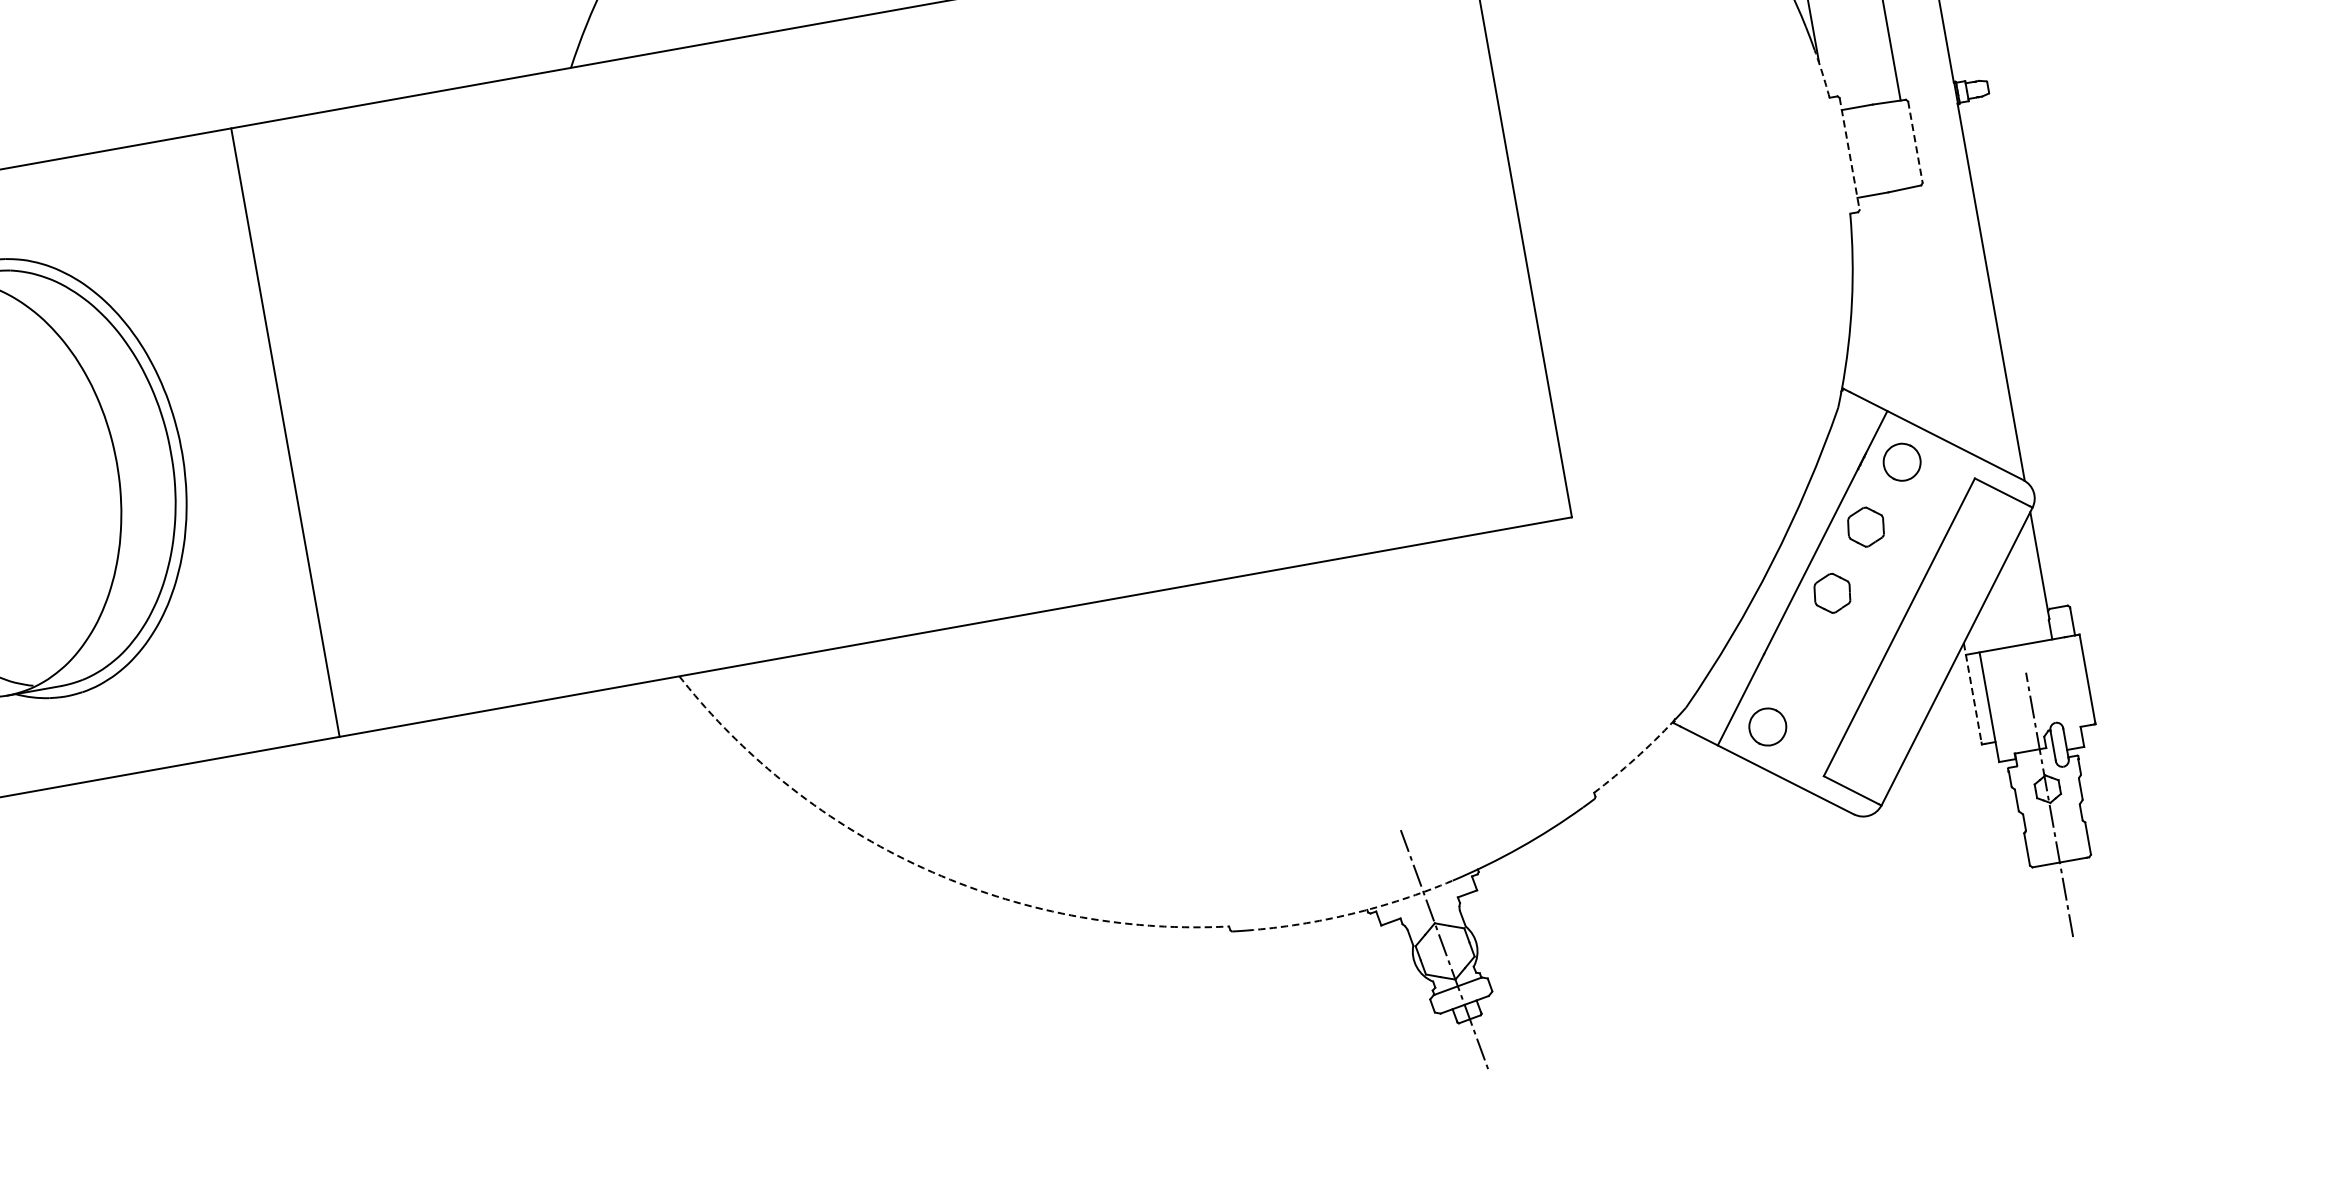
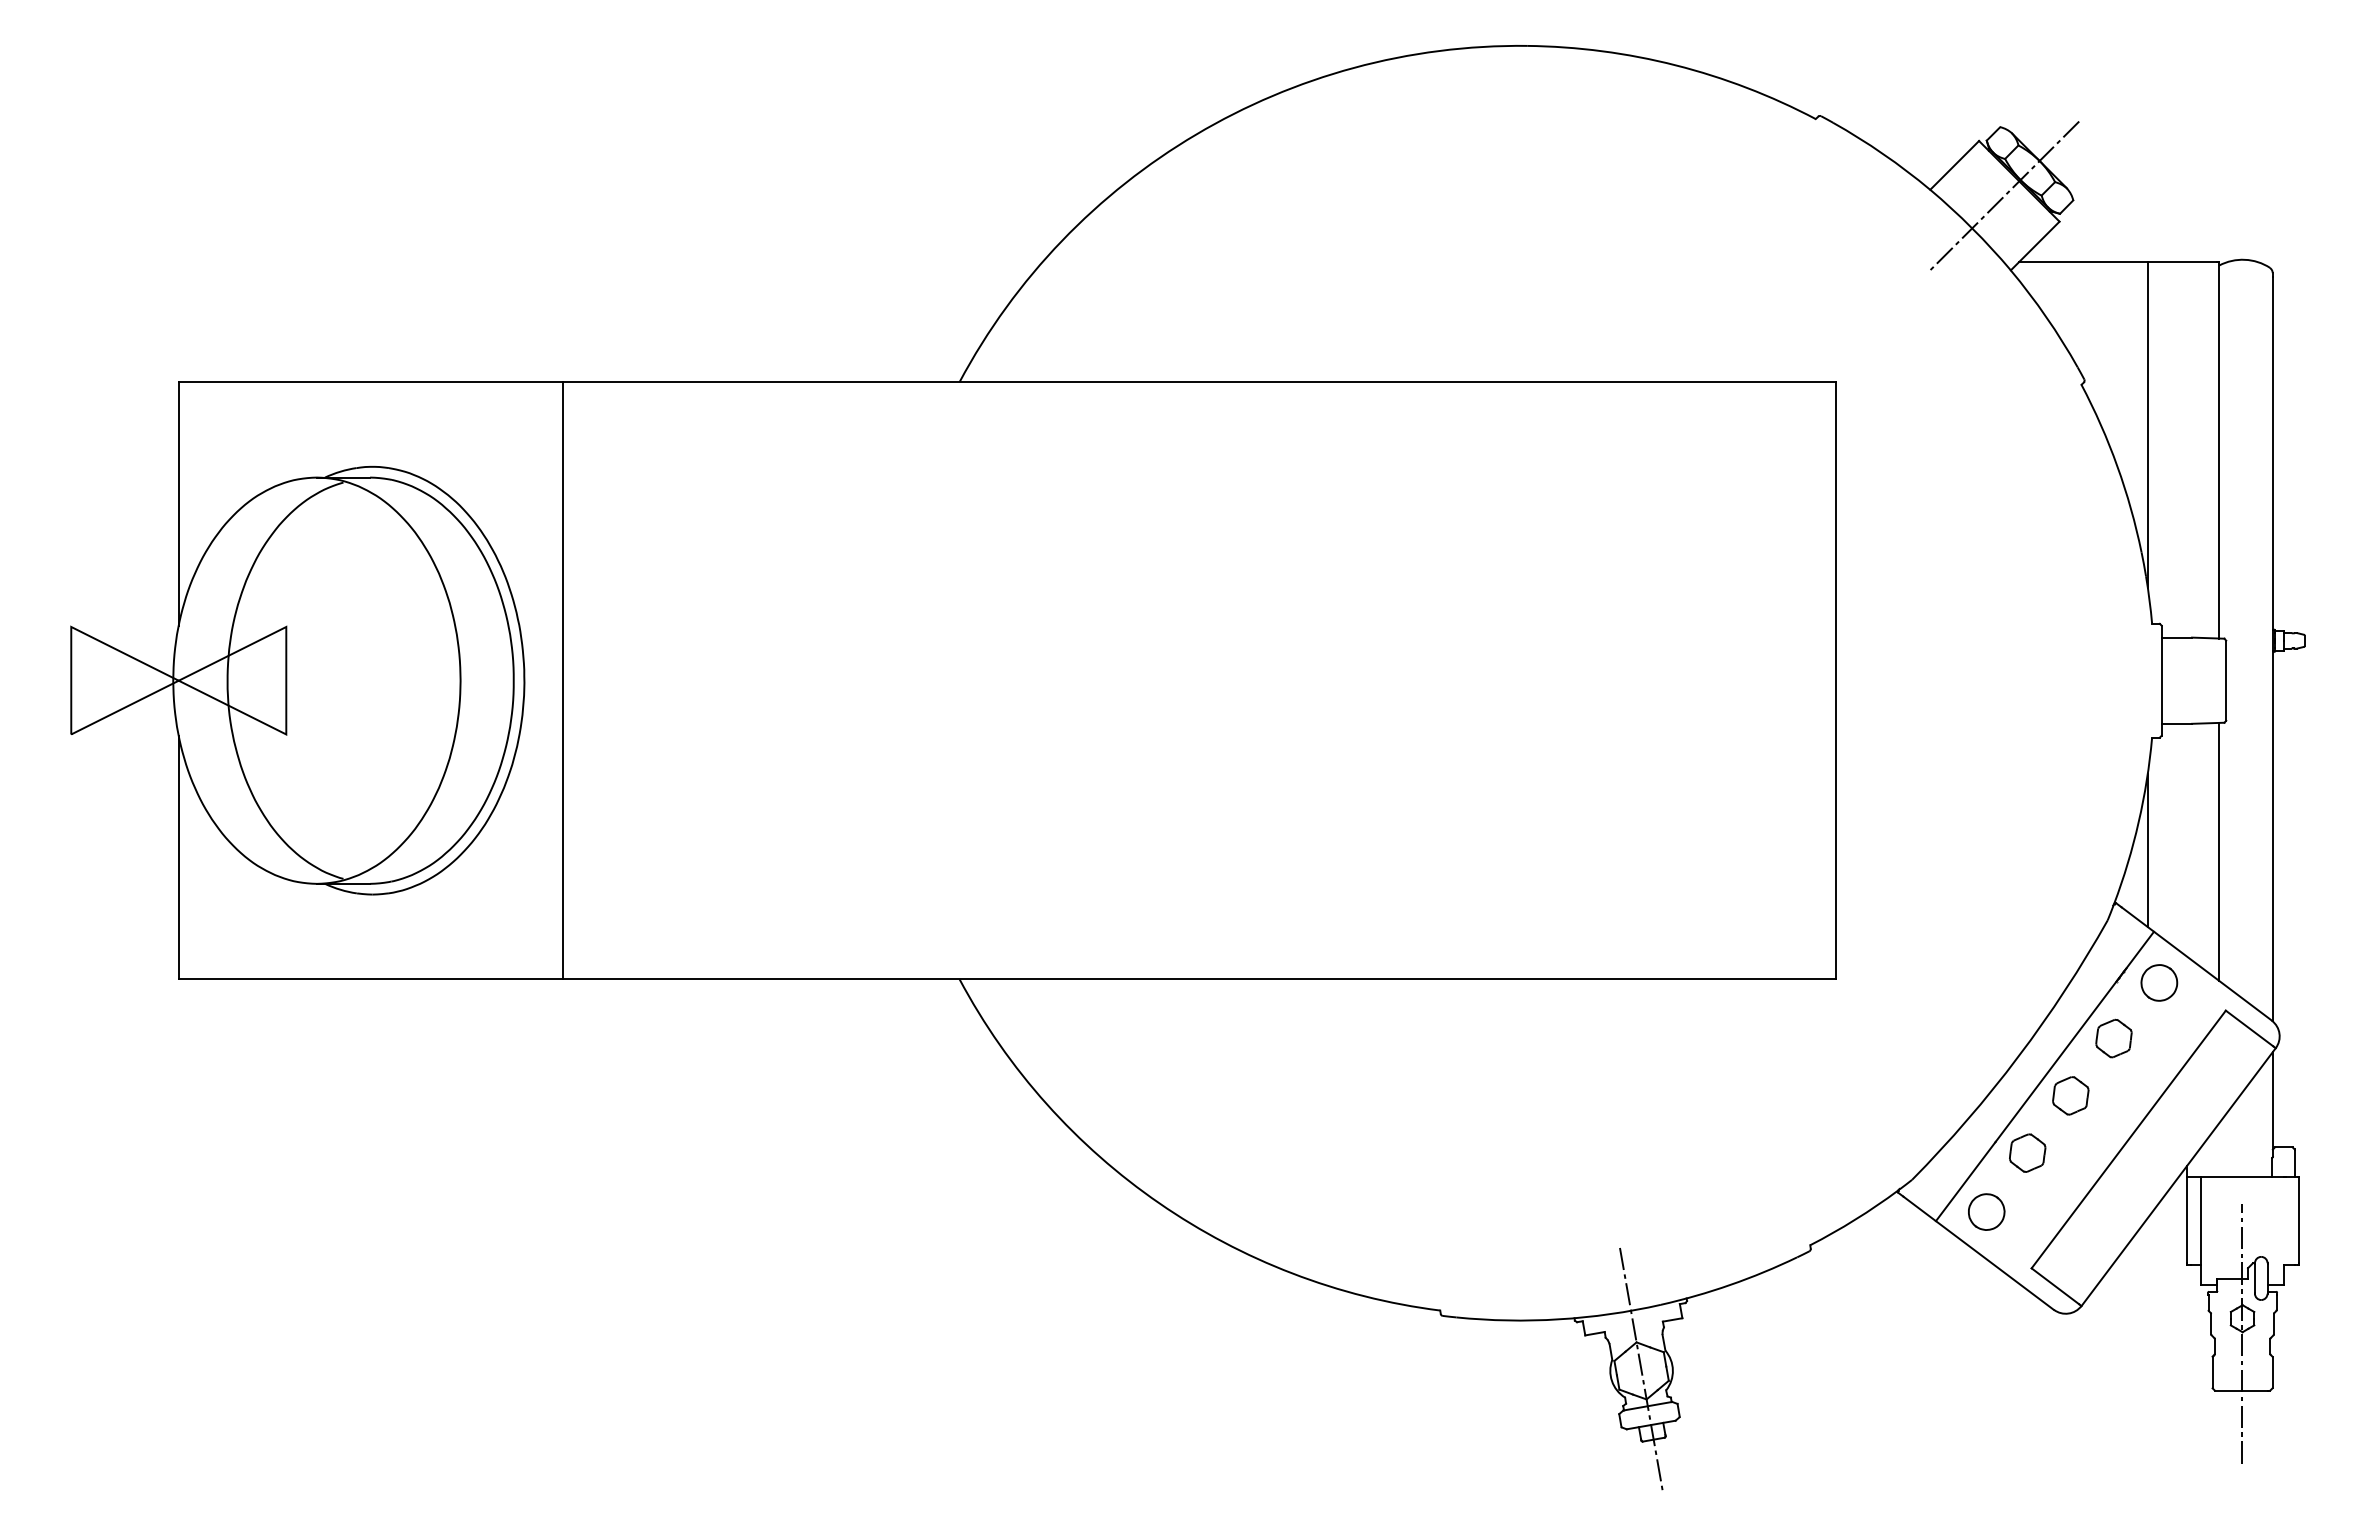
arc: (1822, 73) -> (2149, 599), dashed -> solid
line: (1915, 143) -> (2226, 681), dashed -> solid
line: (1849, 154) -> (2161, 681), dashed -> solid
line: (1939, 317) -> (2219, 851), added
line: (1867, 329) -> (2148, 850), added
line: (285, 432) -> (563, 680), moved
part: (1798, 658) -> (2027, 1152), added
line: (1972, 693) -> (2187, 1214), dashed -> solid
arc: (1635, 758) -> (1855, 1219), dashed -> solid
arc: (923, 868) -> (1159, 1203), dashed -> solid
arc: (1352, 913) -> (1559, 1319), dashed -> solid

